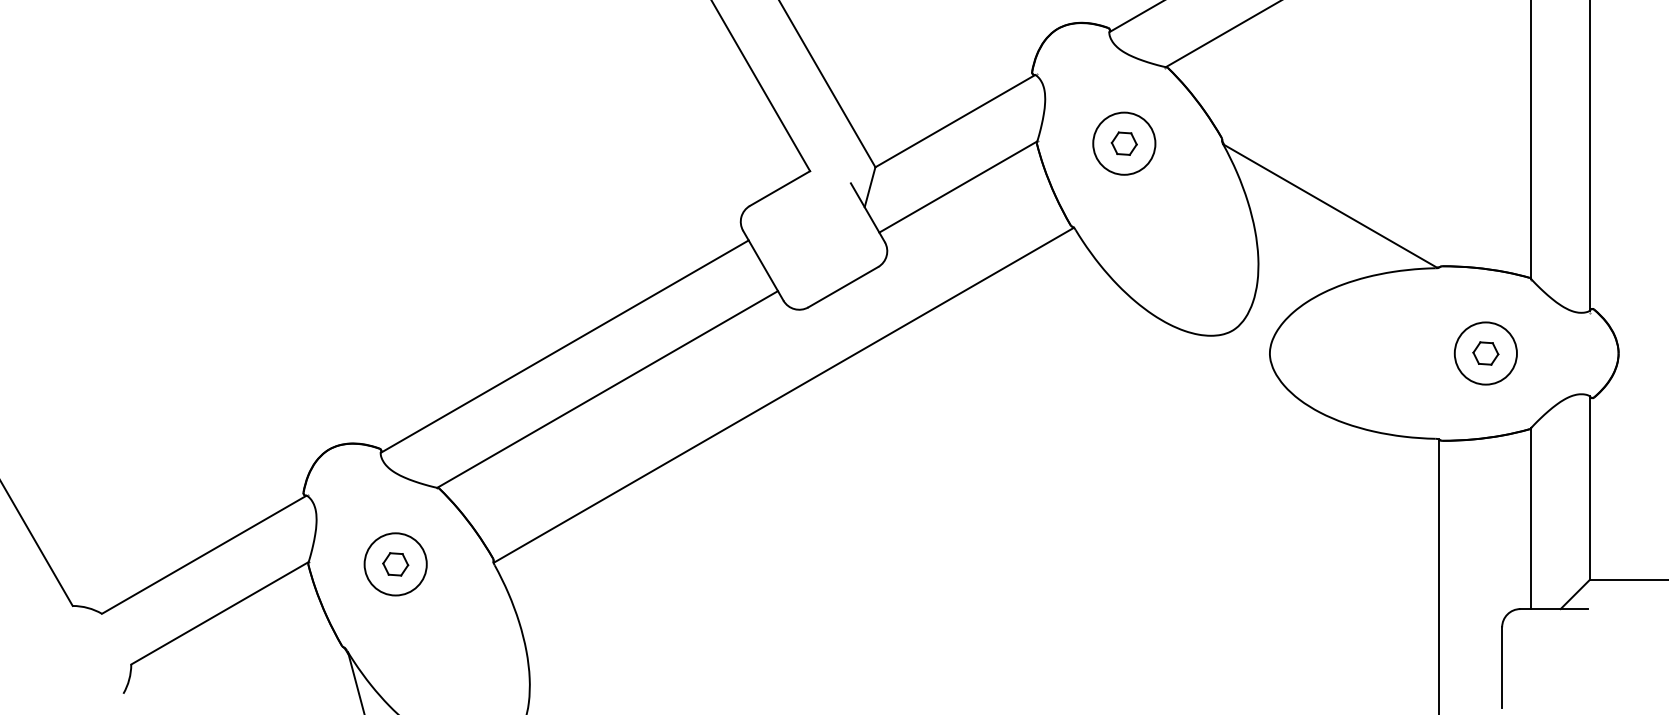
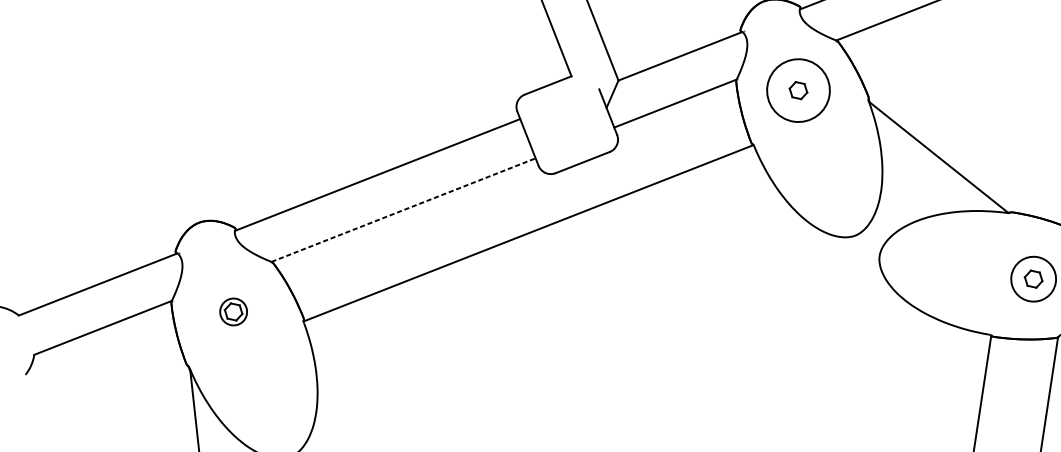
circle: (1124, 143) -> (798, 90), size x1.4
line: (607, 389) -> (403, 210), solid -> dashed
circle: (395, 564) -> (233, 312), size x0.6

